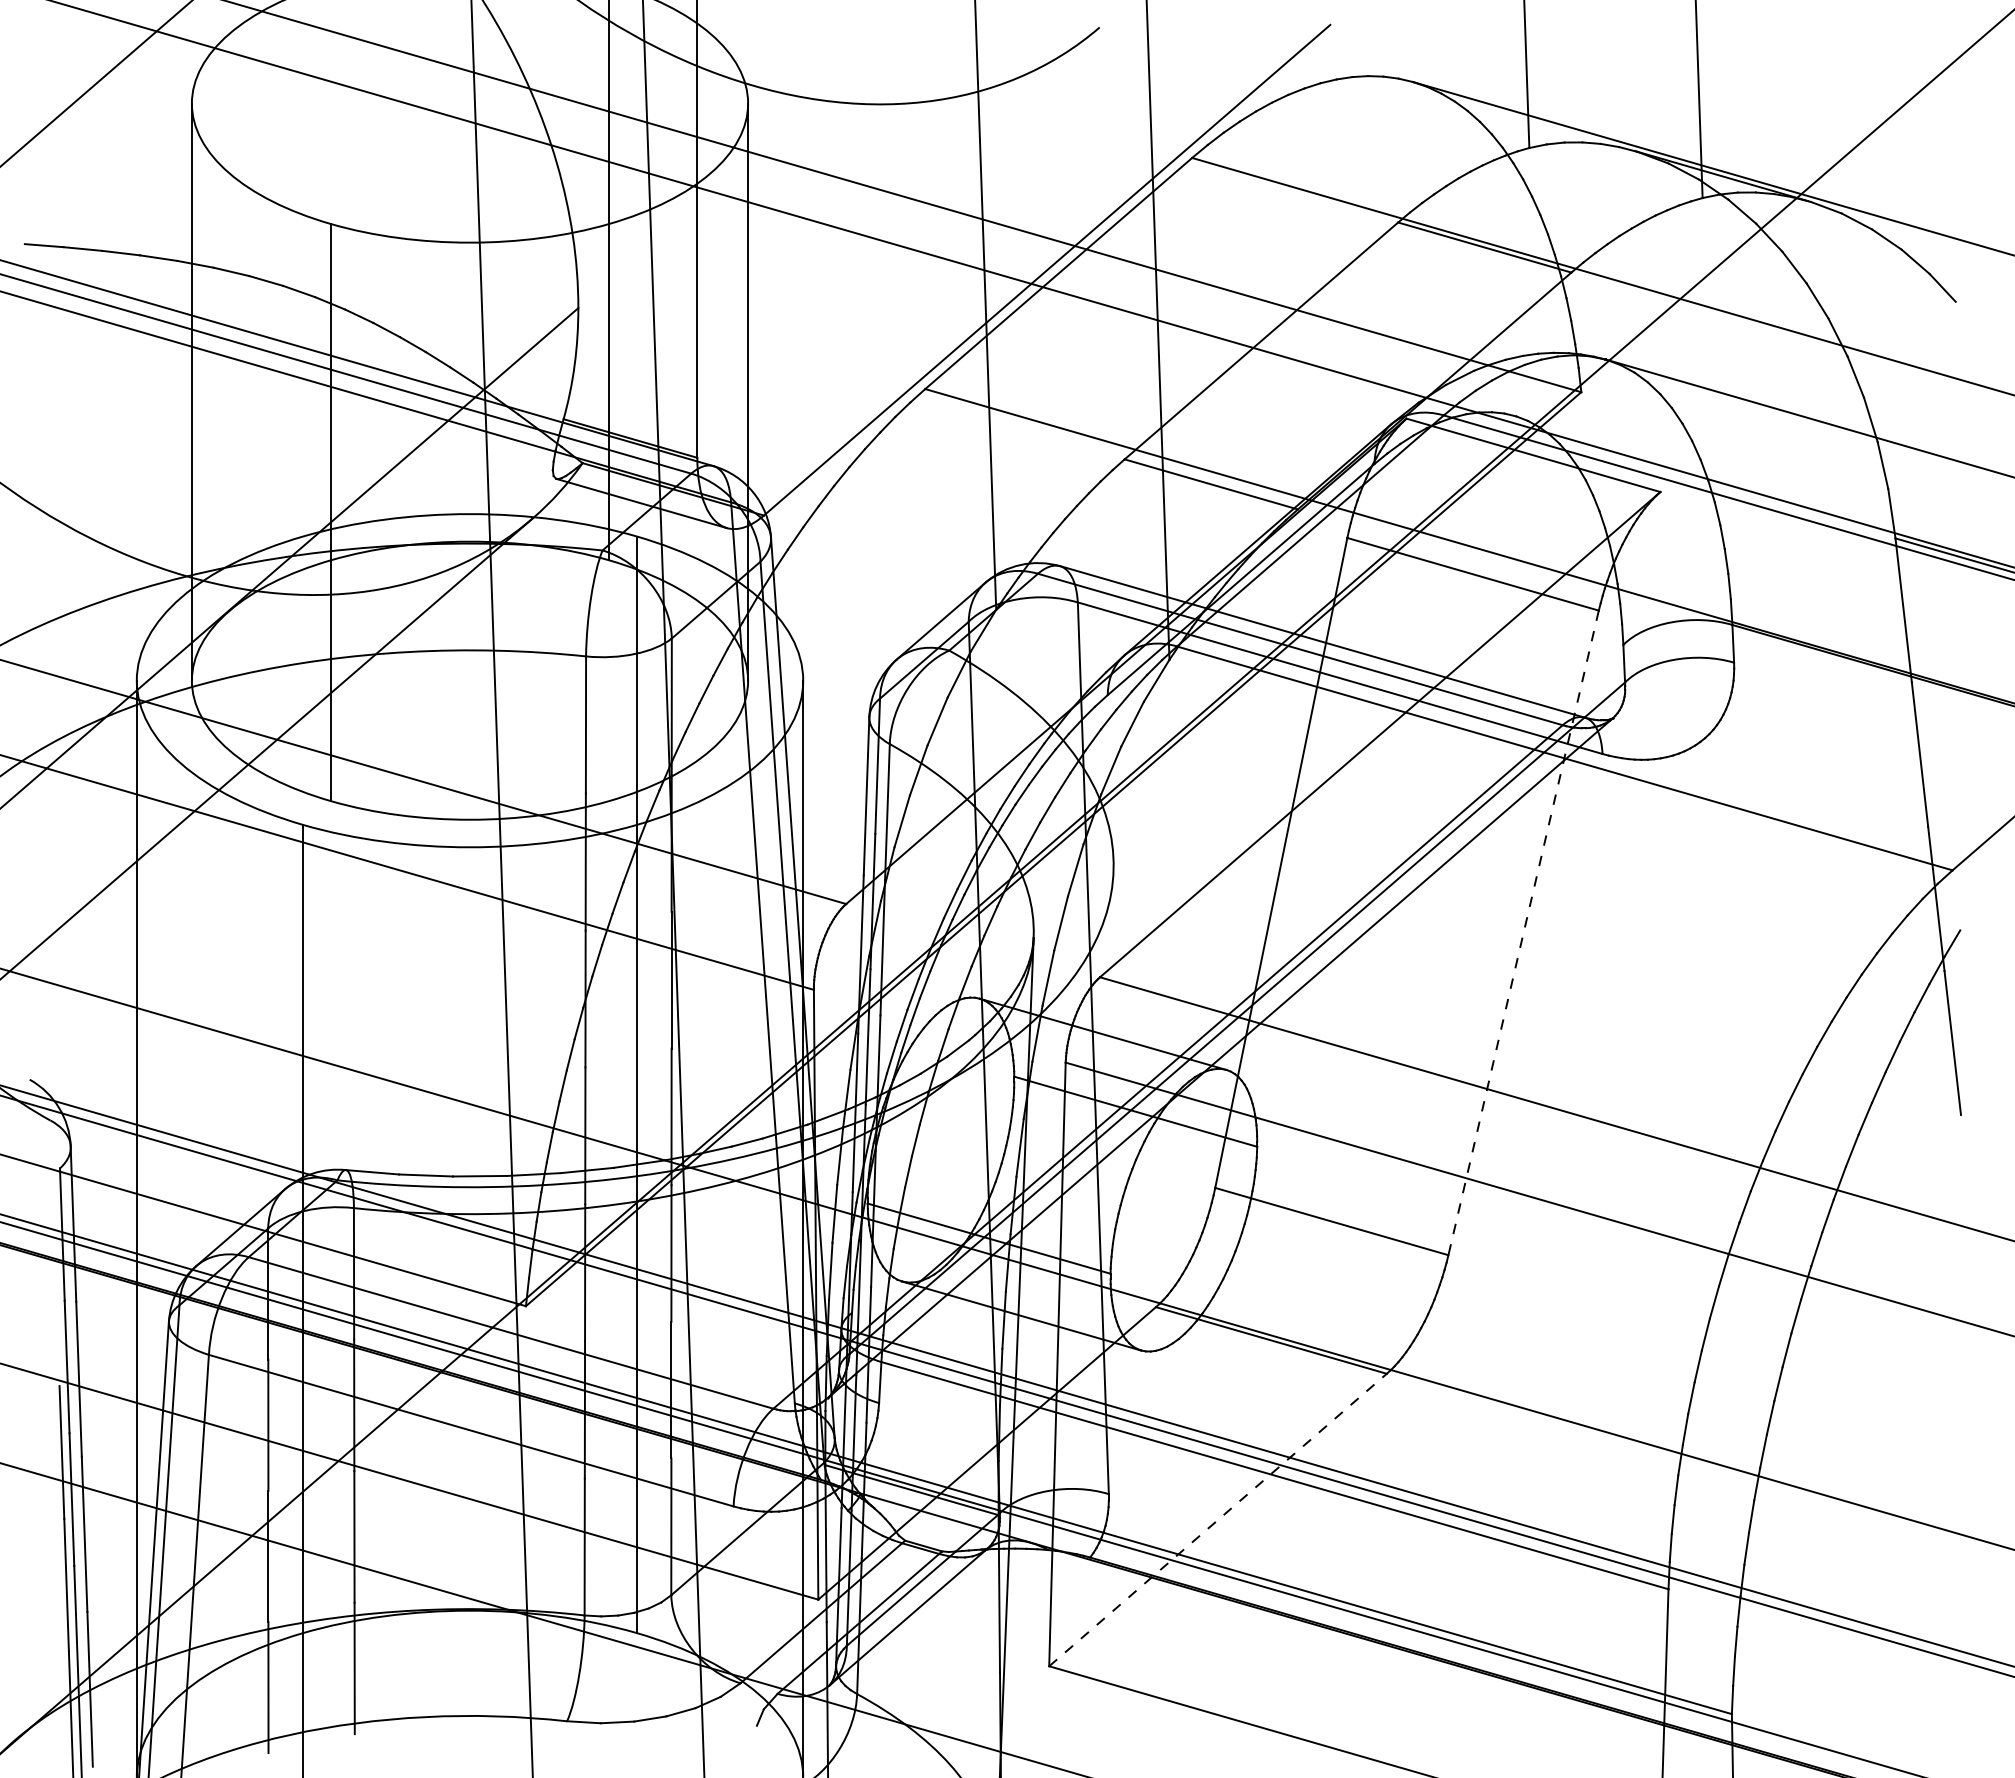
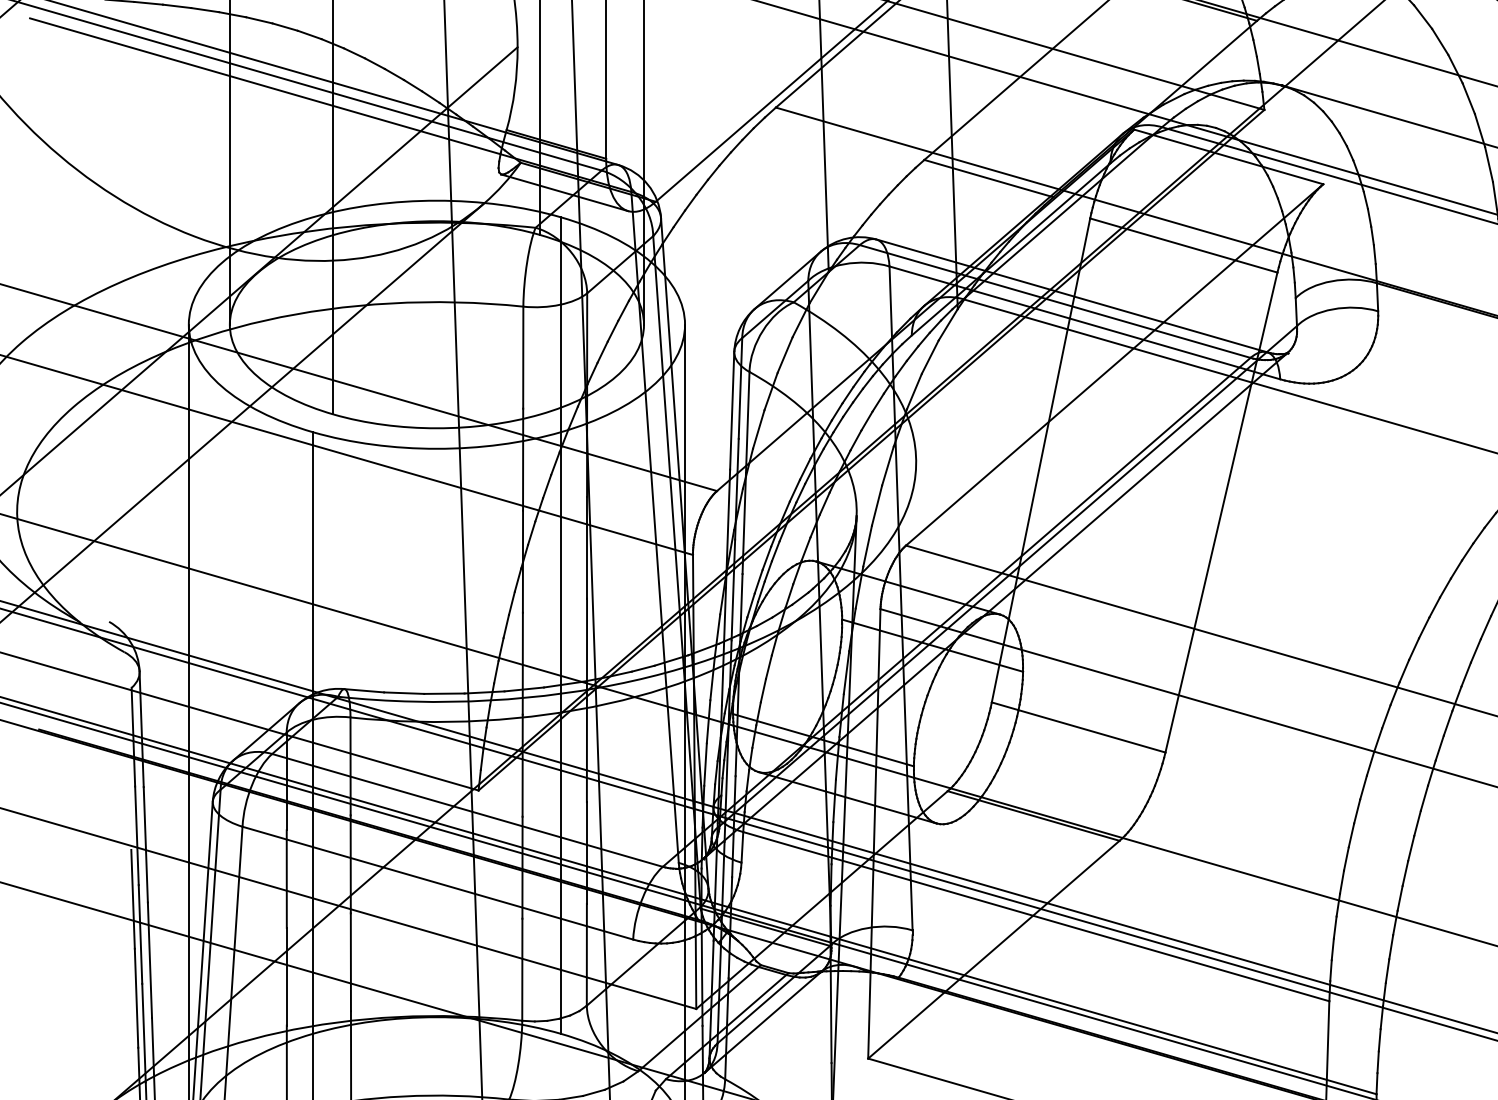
line: (1523, 932) -> (1221, 512), dashed -> solid
line: (1218, 1519) -> (994, 949), dashed -> solid

